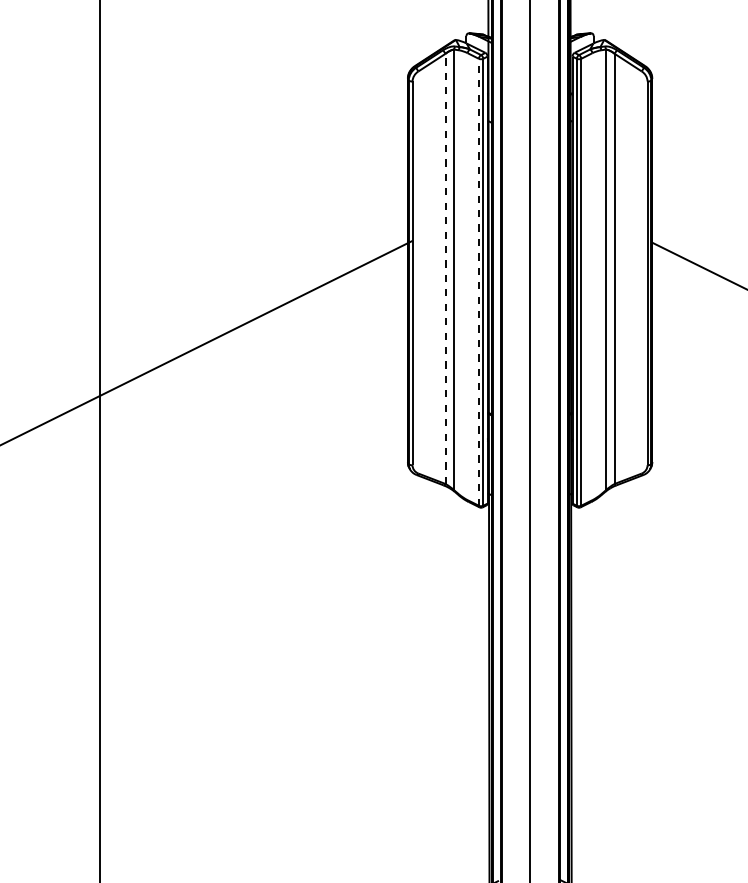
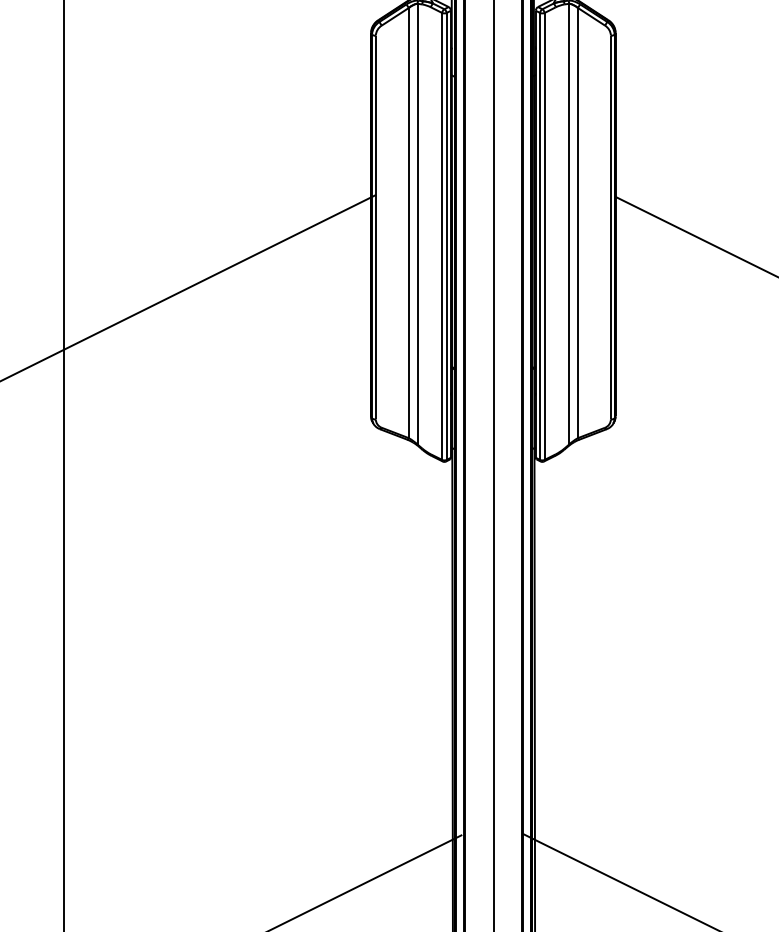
line: (445, 268) -> (408, 222), dashed -> solid
line: (479, 282) -> (442, 236), dashed -> solid

